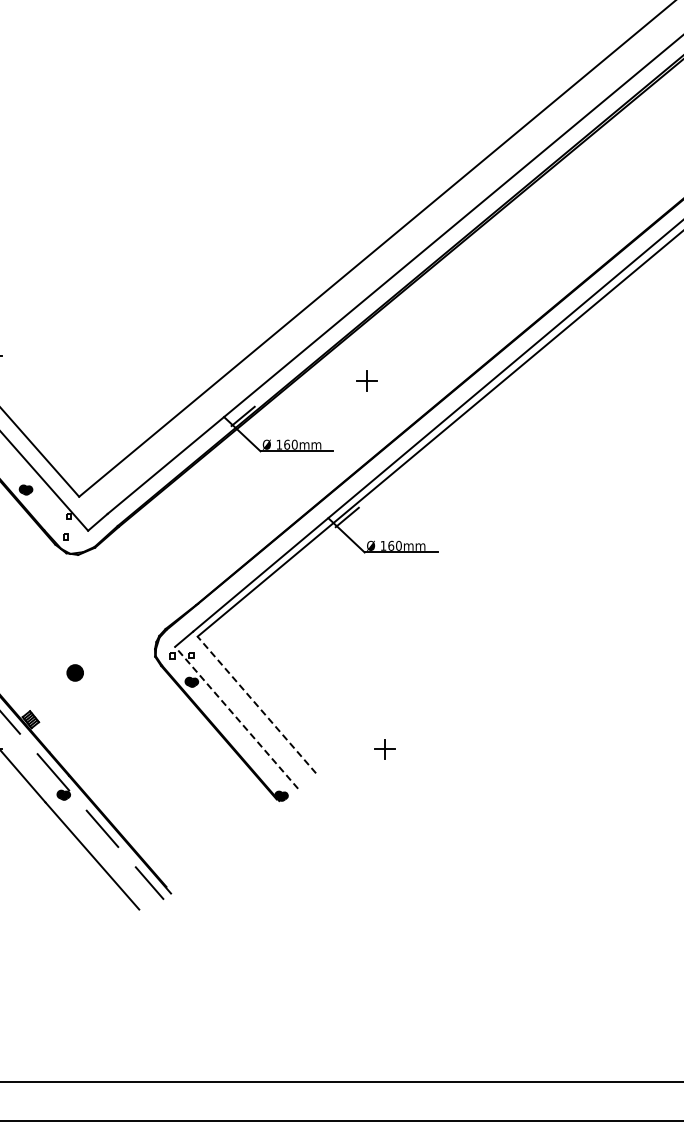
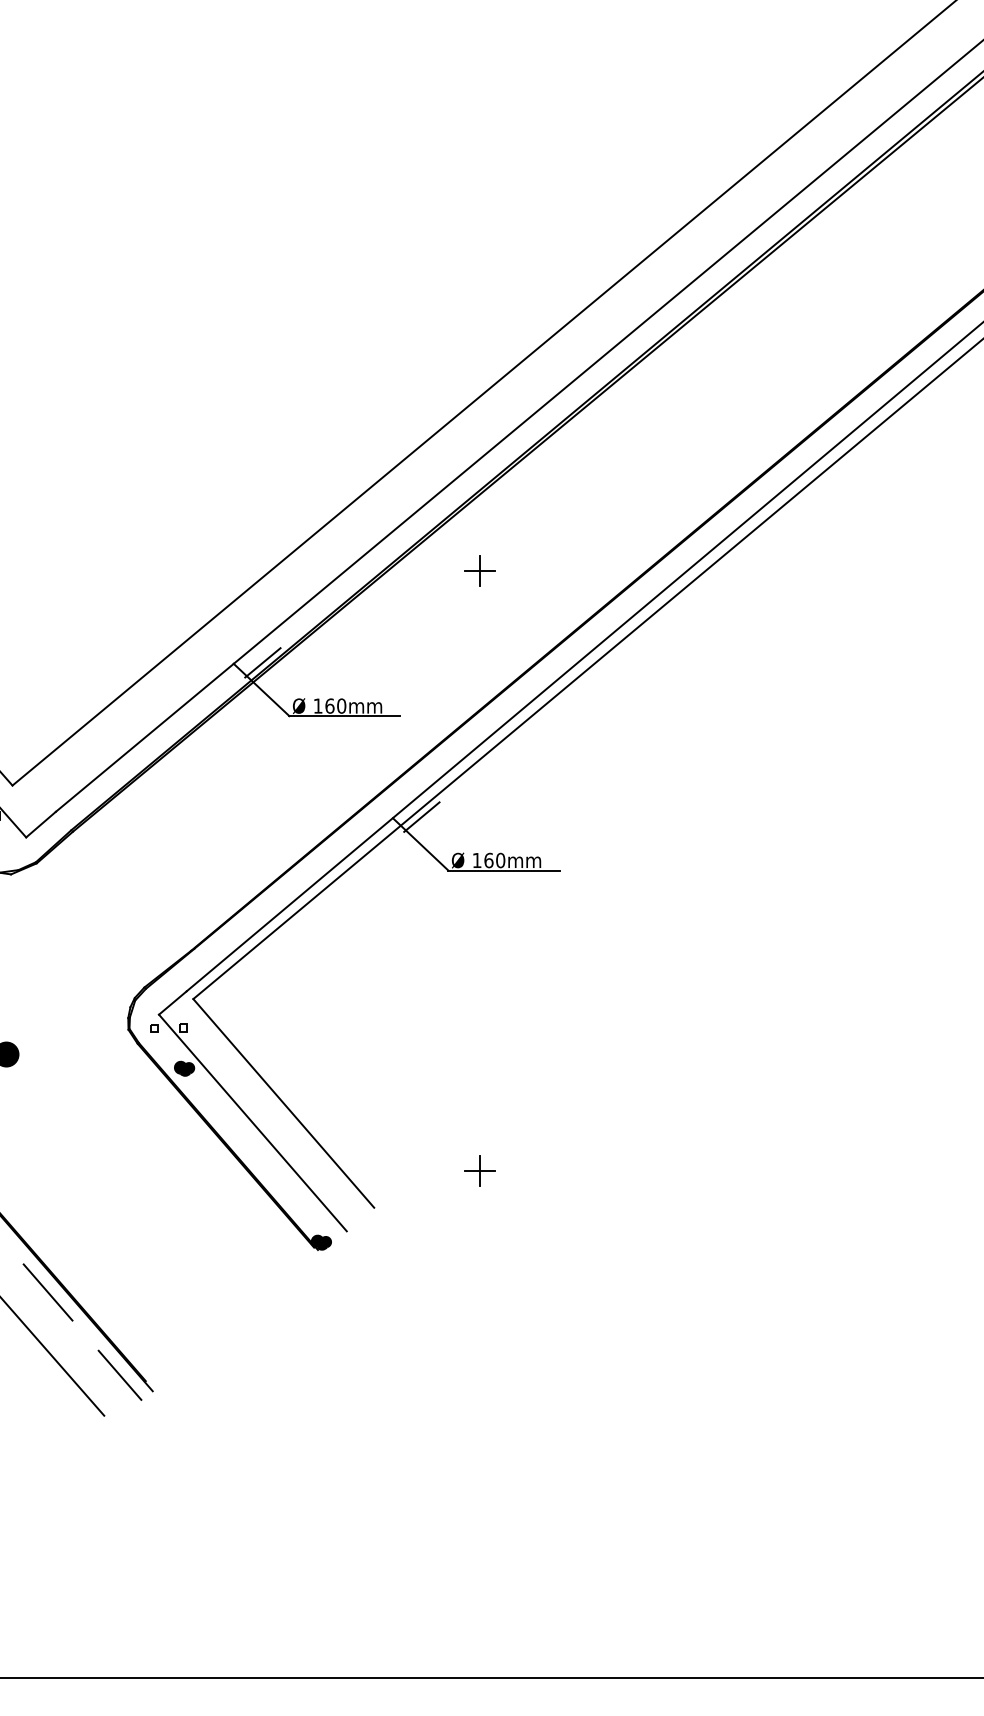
part: (366, 380) -> (478, 569), moved
line: (256, 704) -> (283, 1102), dashed -> solid
line: (236, 717) -> (252, 1122), dashed -> solid

